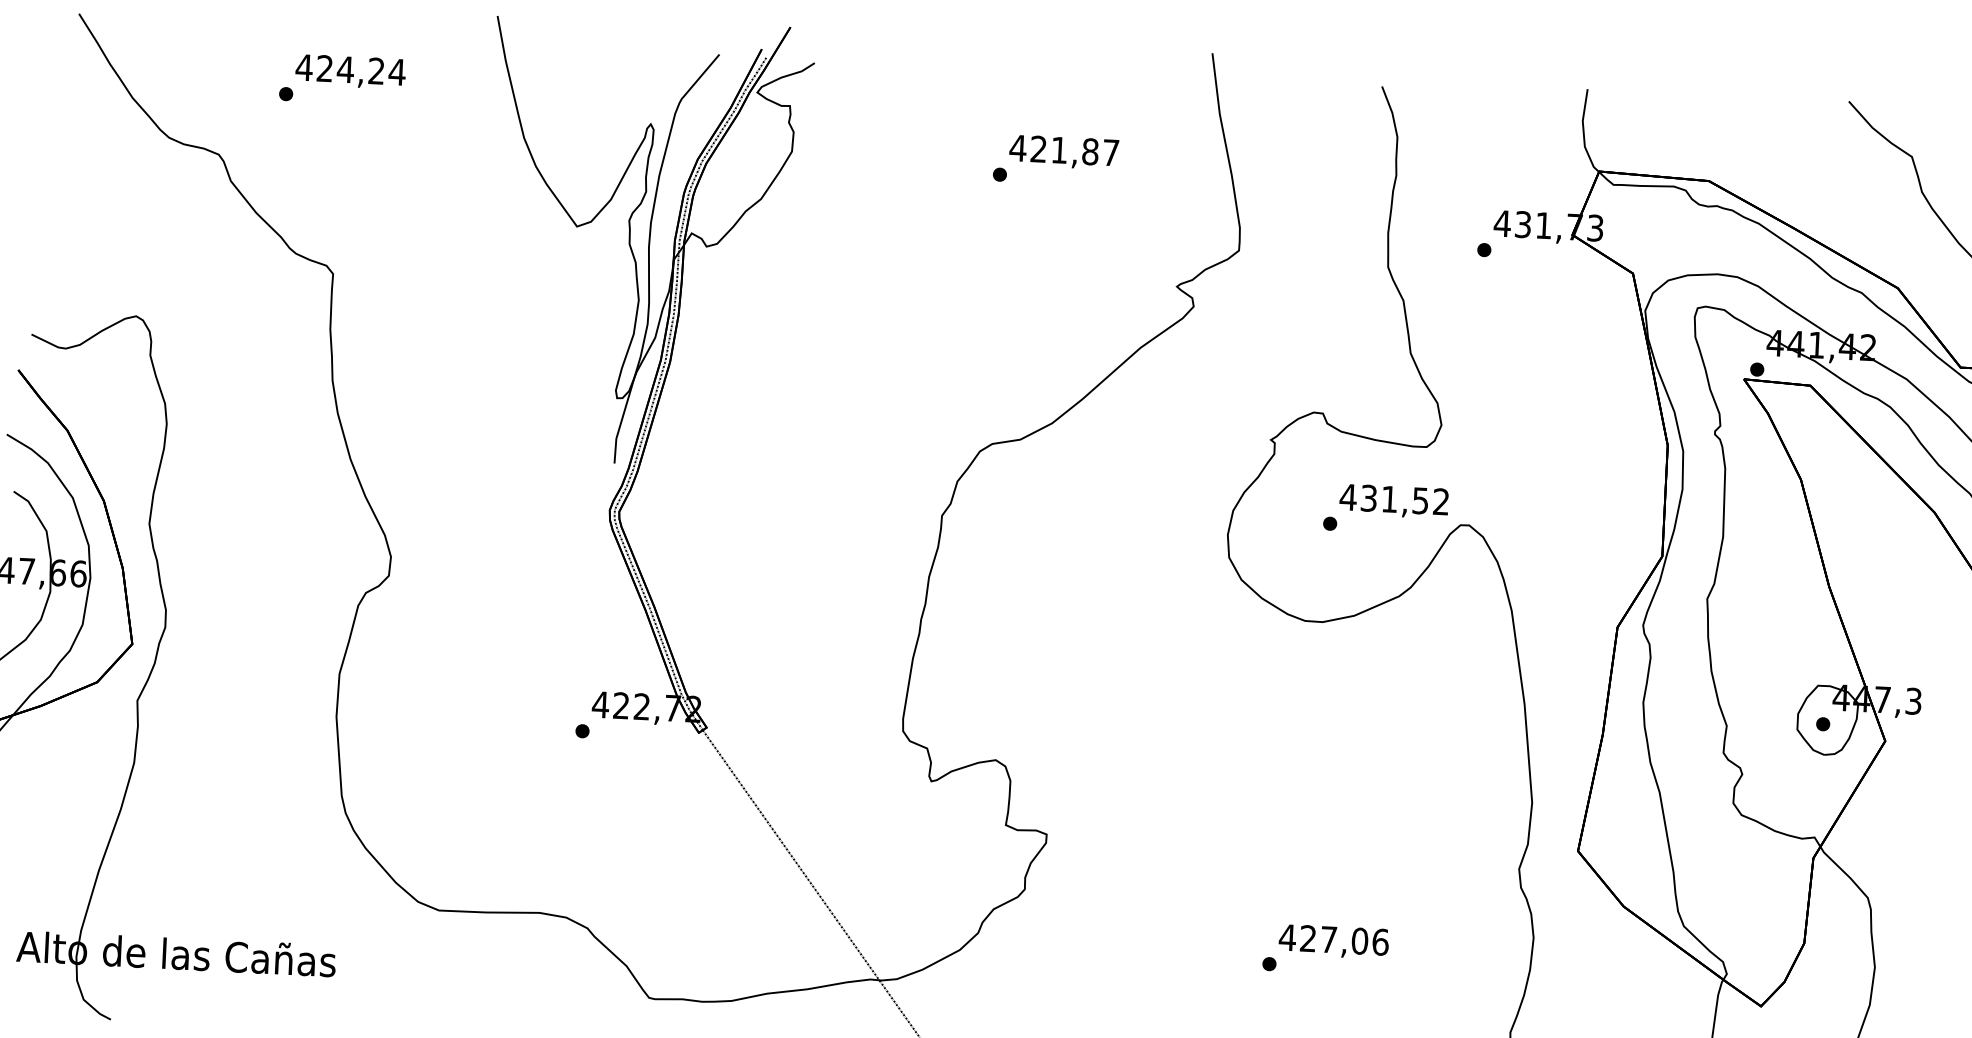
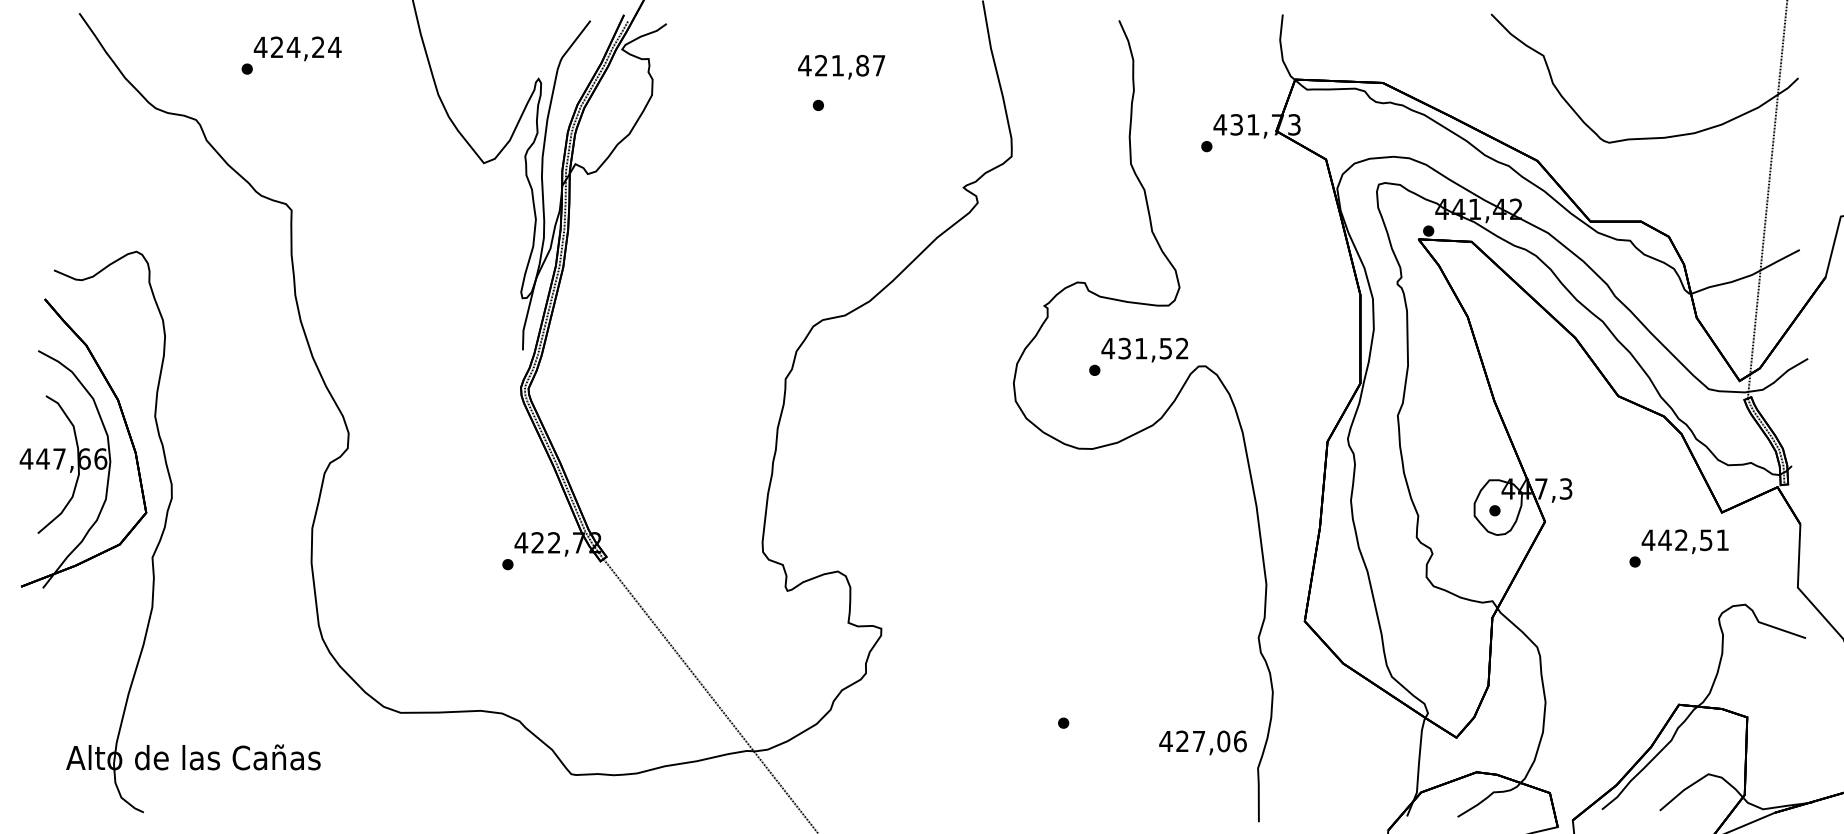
text: (1063, 152) -> (841, 67), moved
text: (1333, 941) -> (1202, 742), moved

